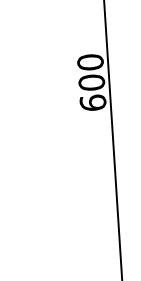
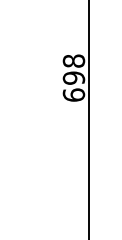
text: (91, 72) -> (74, 69), 600 -> 698

